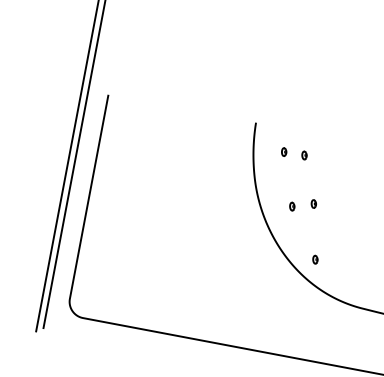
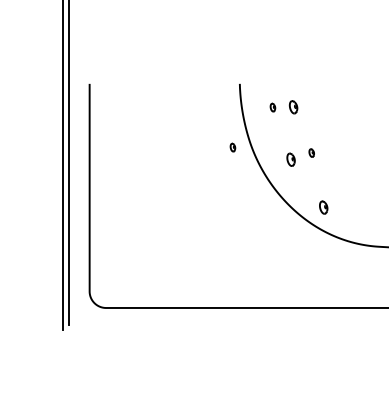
part: (304, 154) -> (293, 106), size x1.6
part: (237, 183) -> (232, 147), added
part: (291, 206) -> (290, 159), size x1.6
part: (315, 259) -> (323, 207), size x1.6

